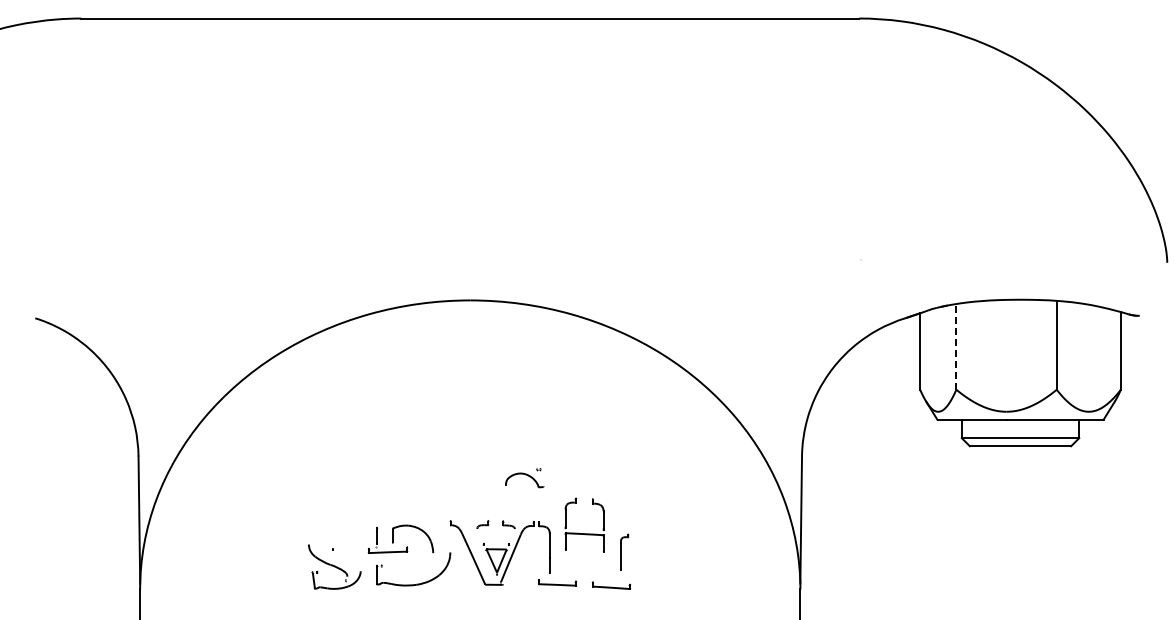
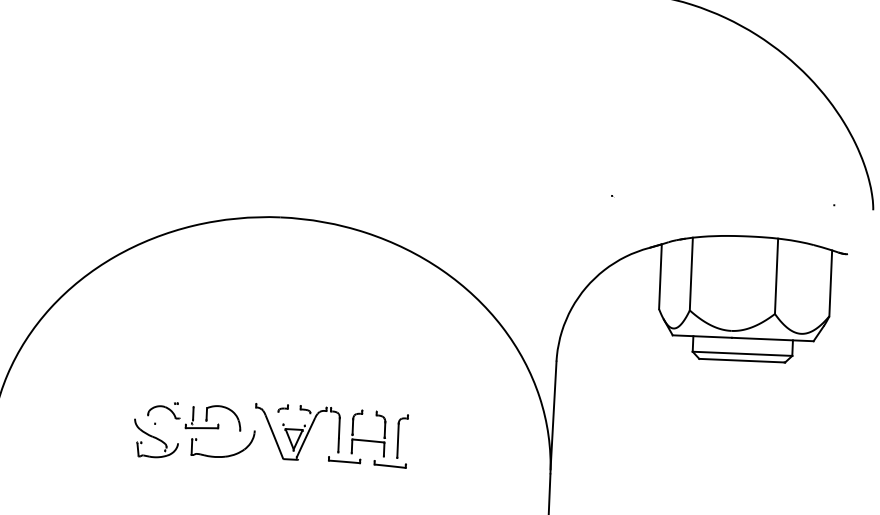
line: (956, 346) -> (691, 273), dashed -> solid
part: (524, 478) -> (163, 410), moved
part: (584, 533) -> (368, 440), moved
part: (624, 551) -> (402, 435), size x1.43

